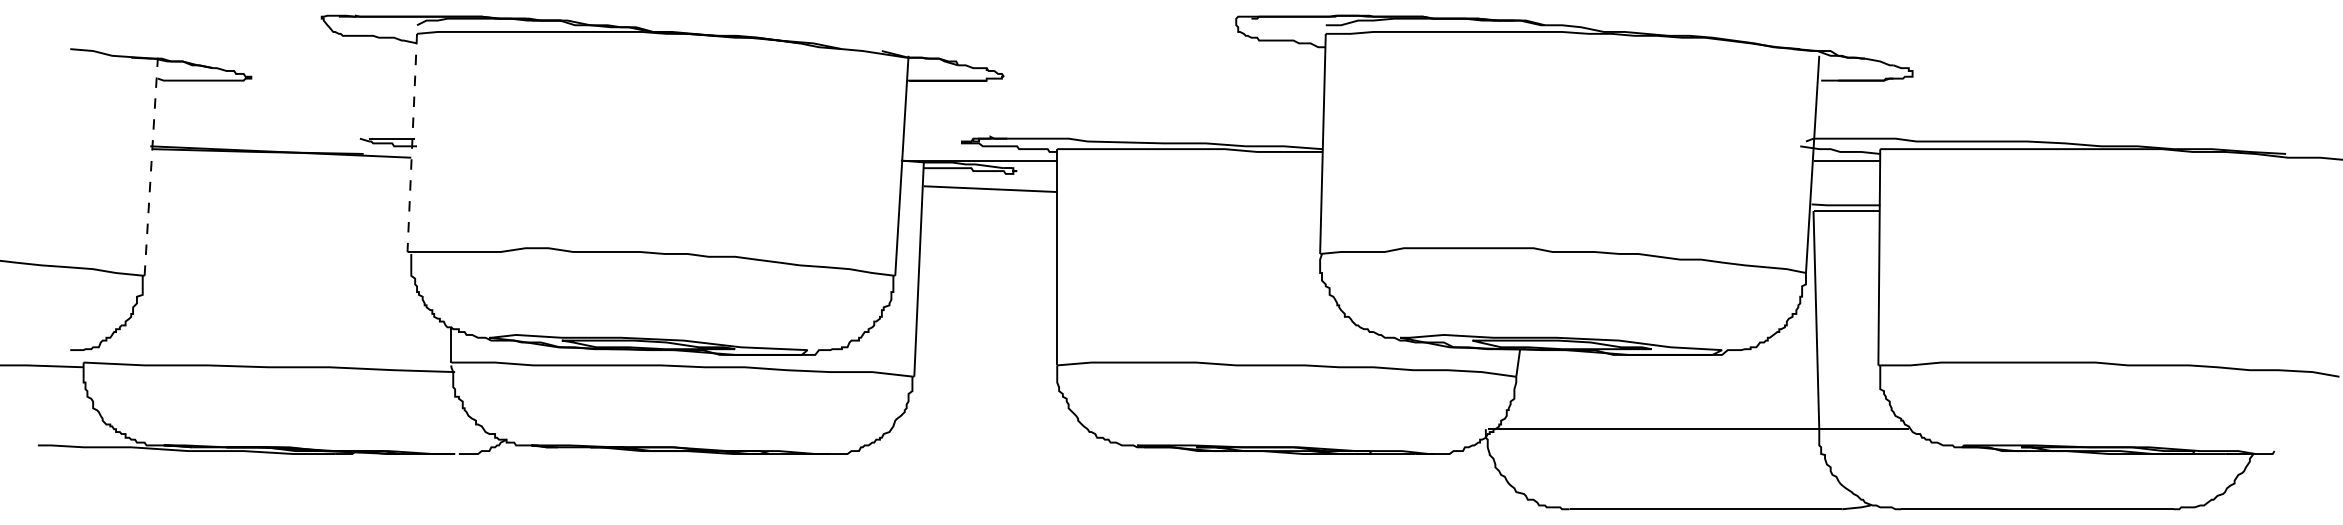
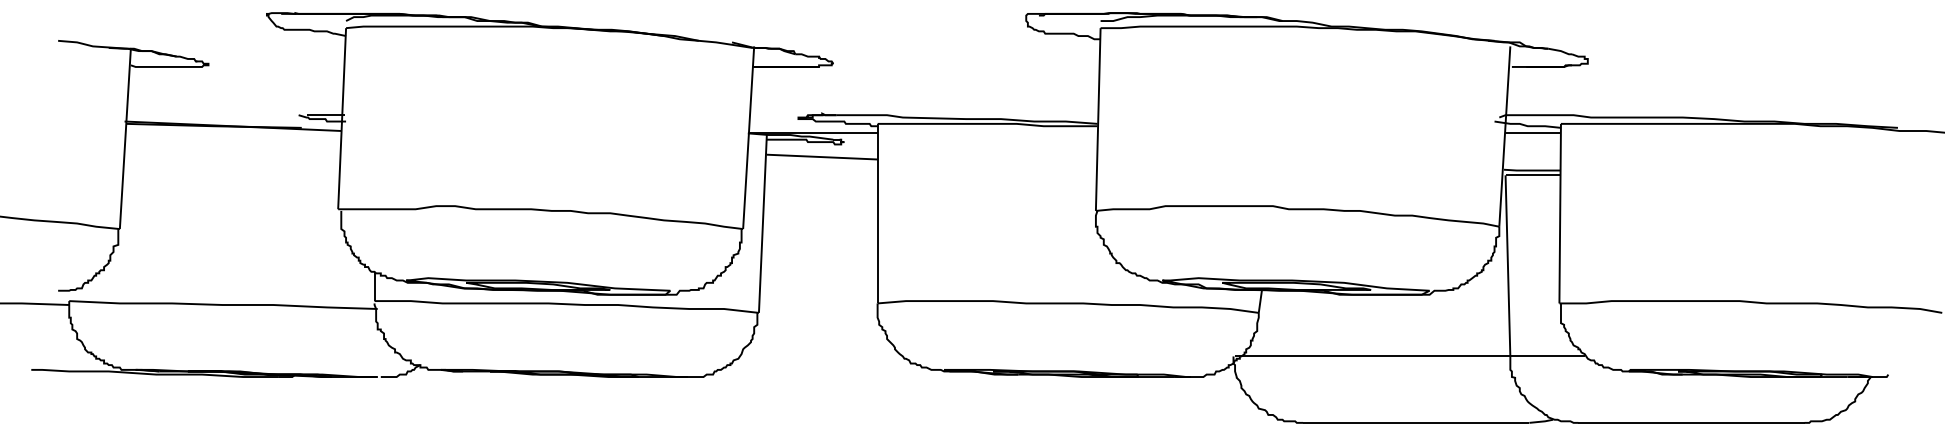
line: (412, 143) -> (342, 119), dashed -> solid
line: (151, 166) -> (125, 138), dashed -> solid

